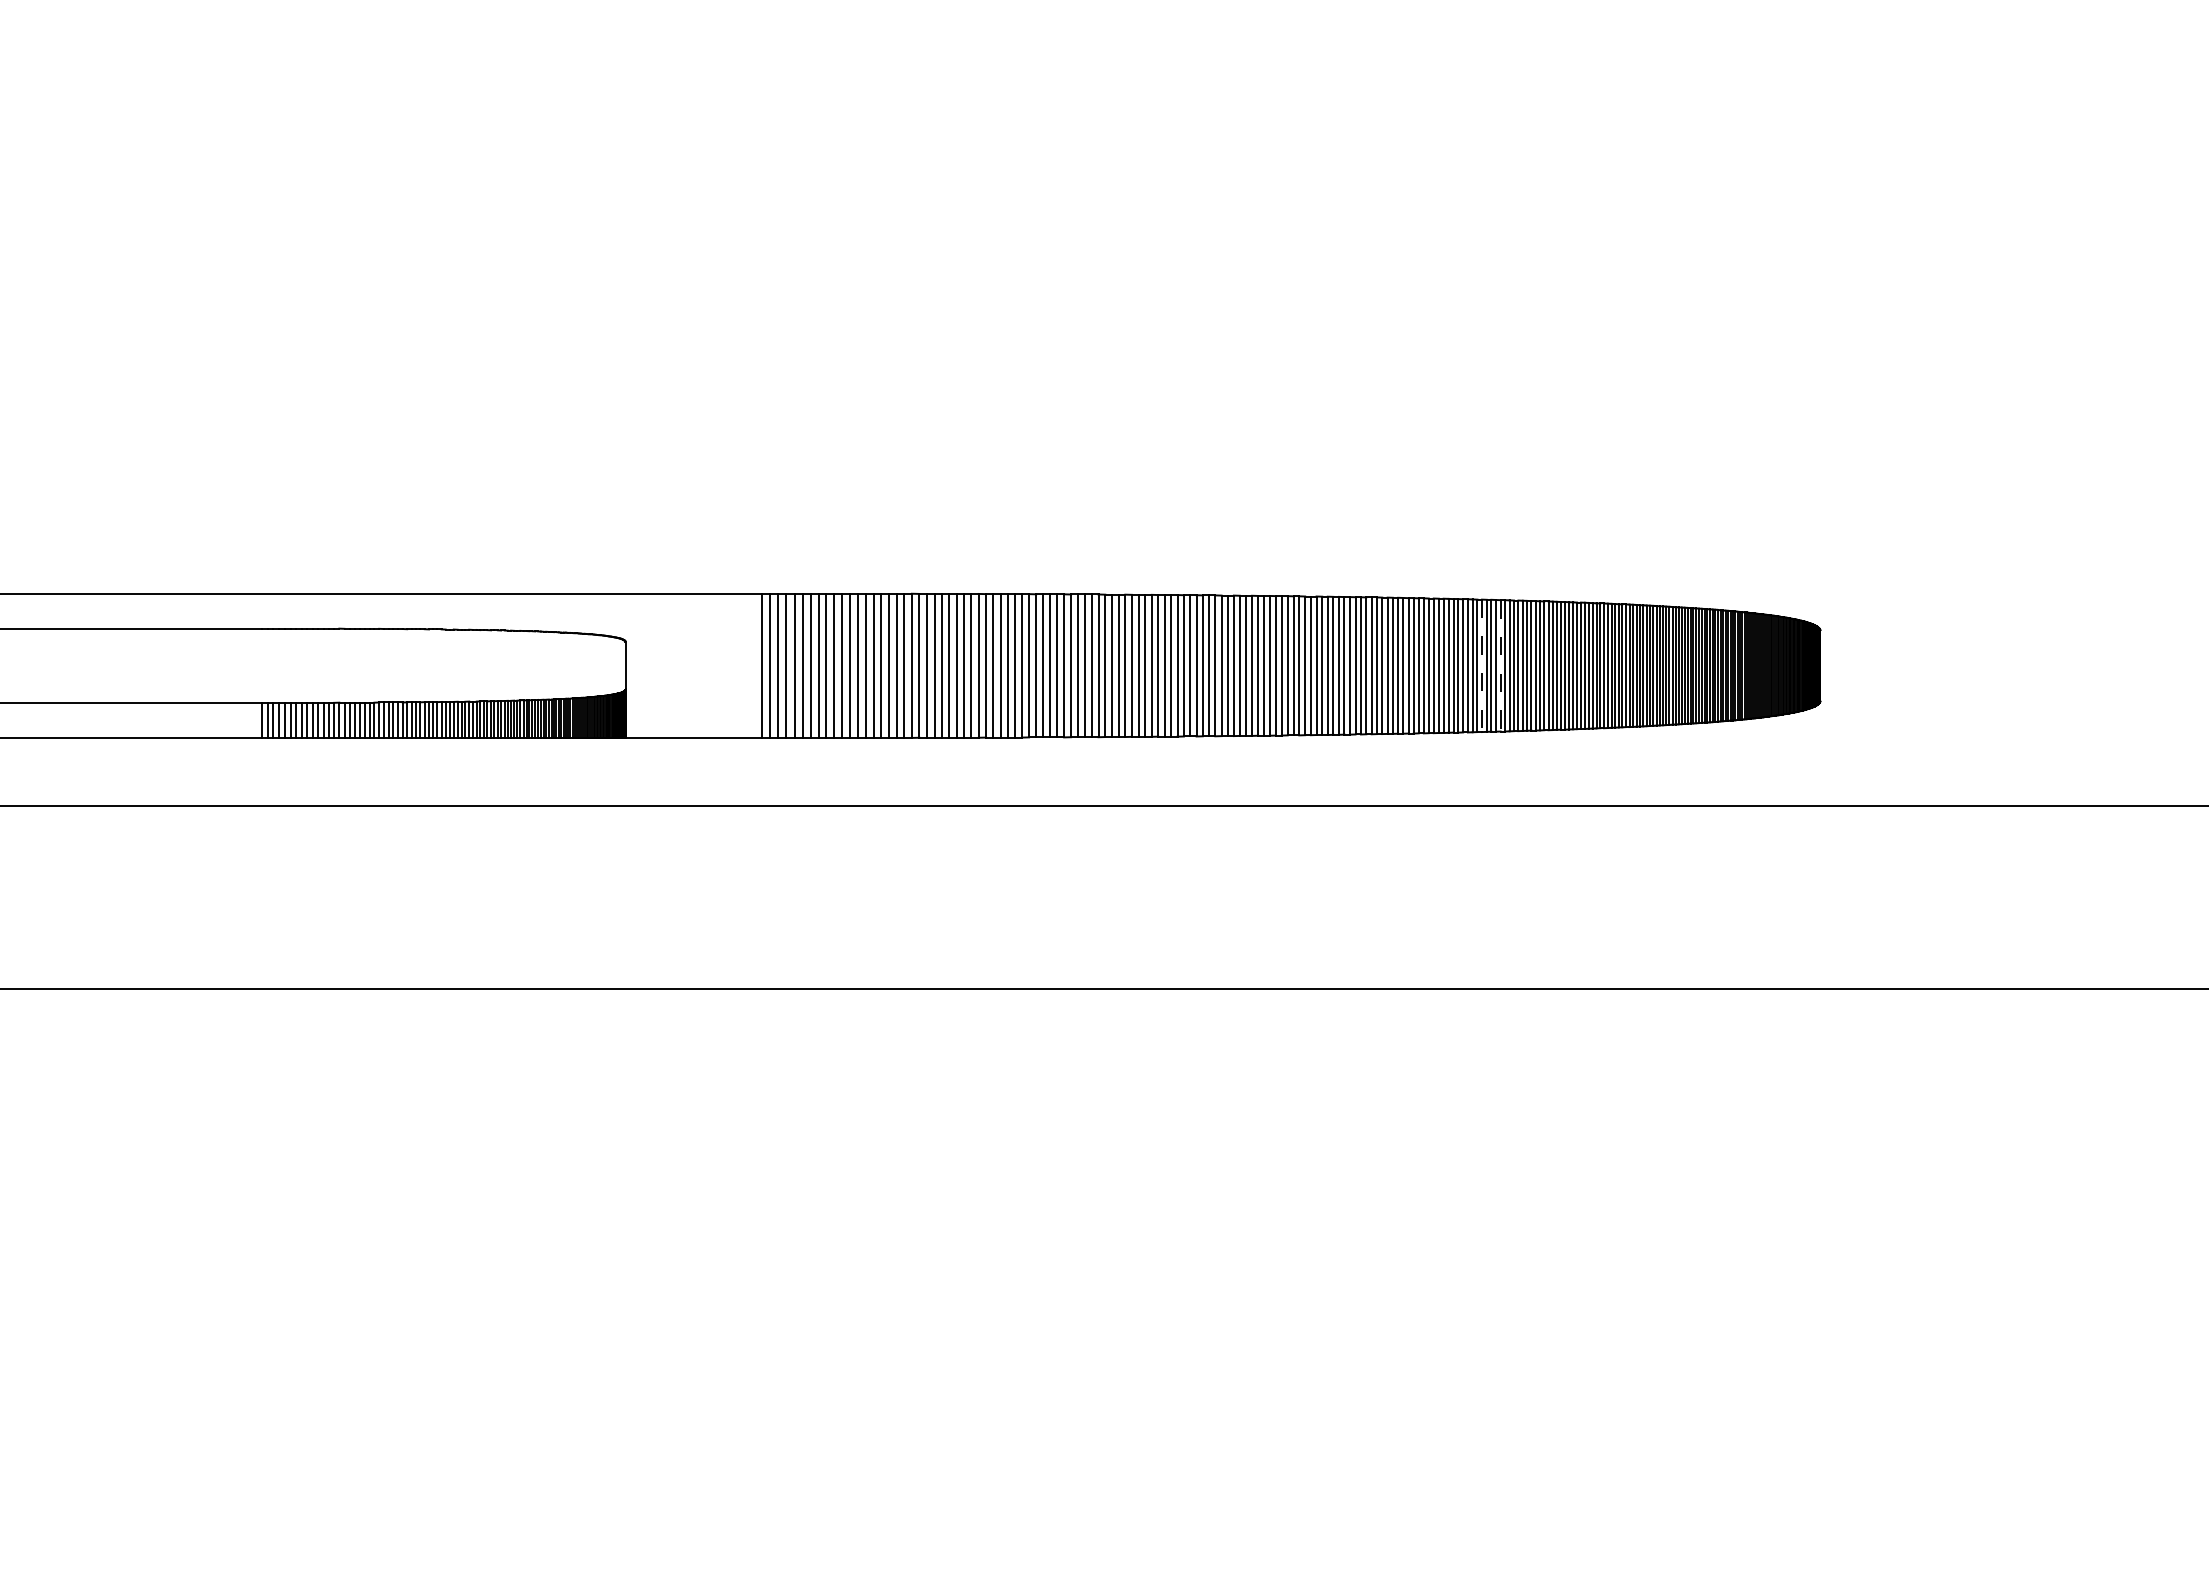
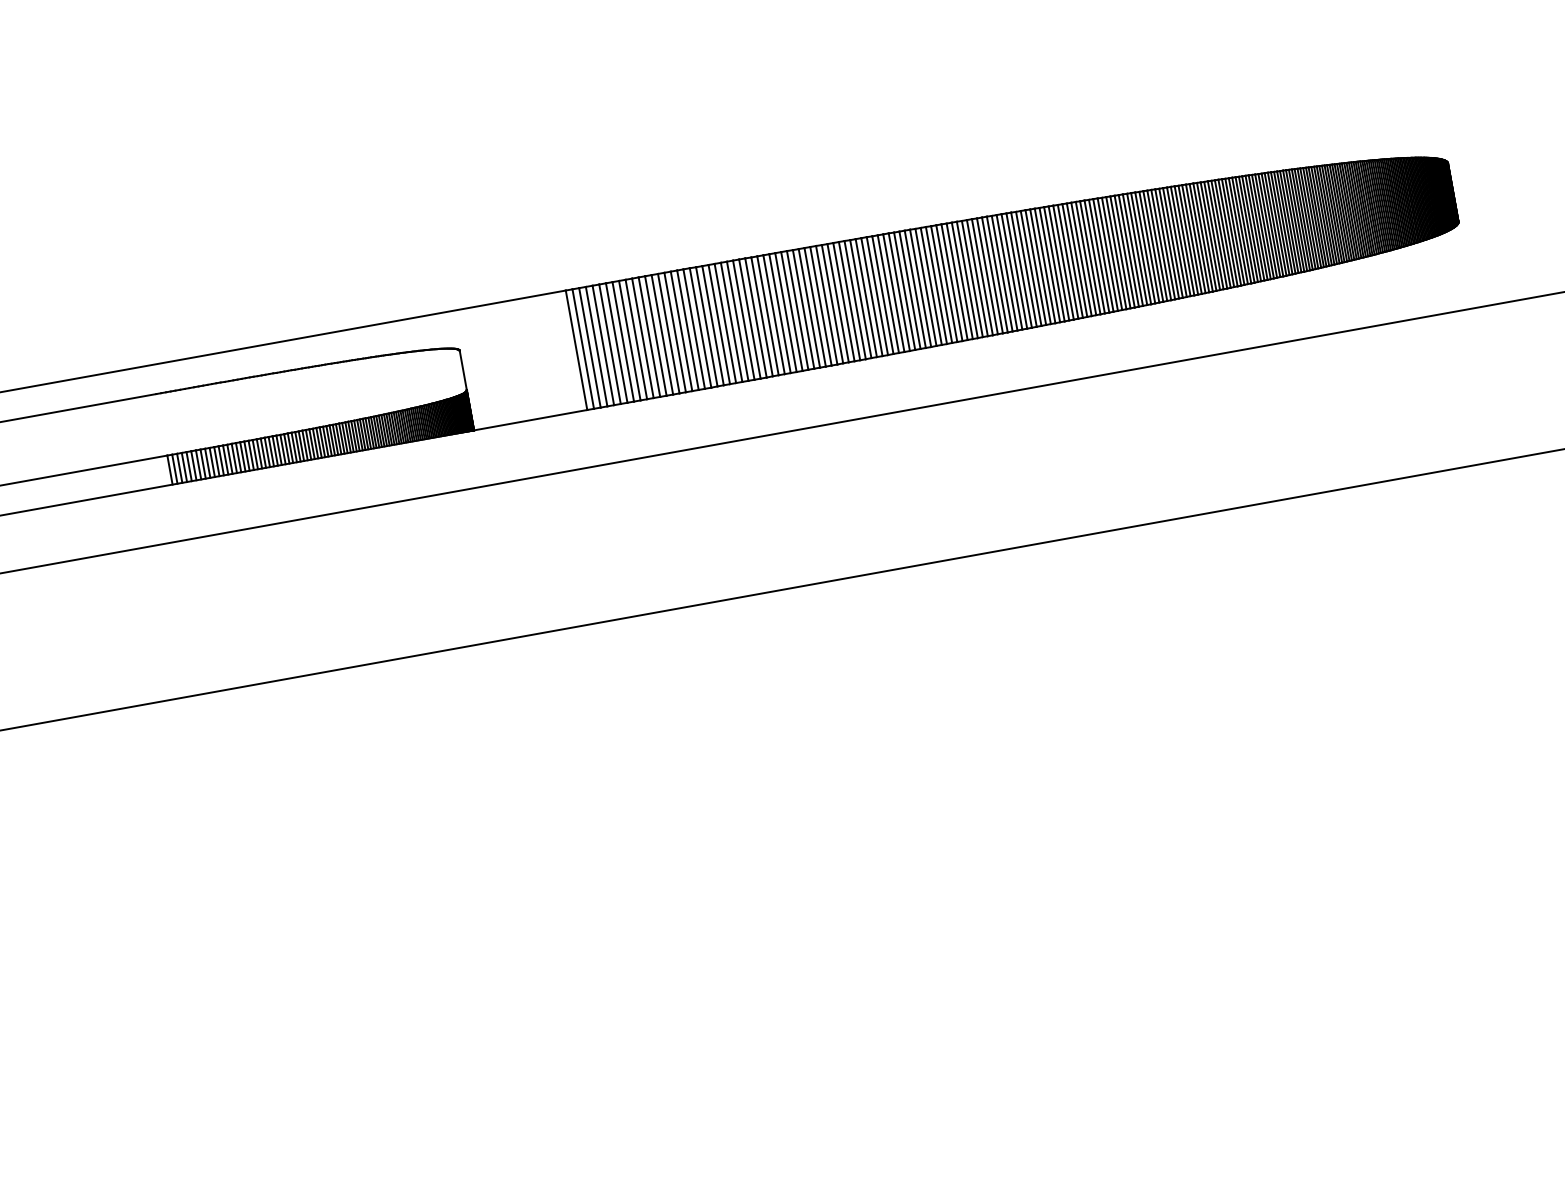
line: (1500, 665) -> (1188, 239), dashed -> solid
line: (1482, 666) -> (1173, 243), dashed -> solid

